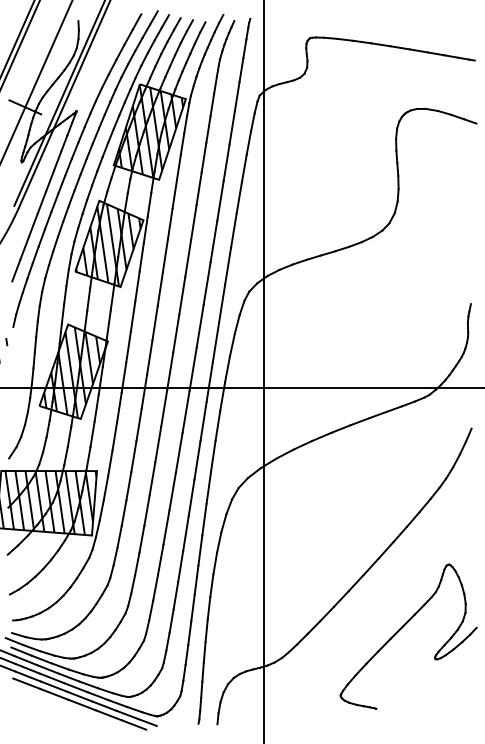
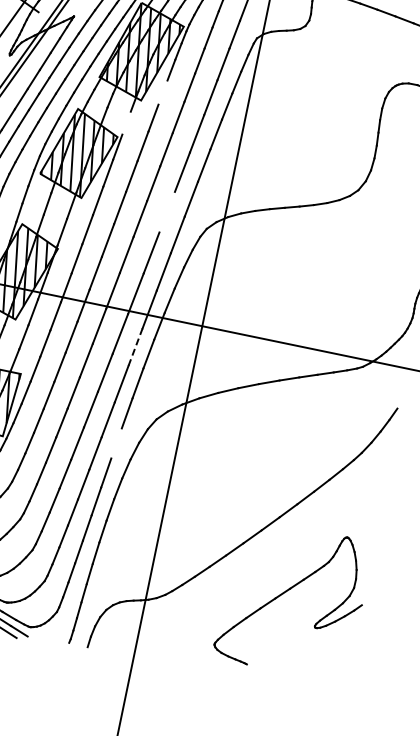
line: (178, 167) -> (162, 92), removed
line: (149, 204) -> (126, 122), removed
line: (206, 283) -> (166, 212), removed
line: (203, 421) -> (135, 346), solid -> dashed
line: (204, 519) -> (116, 443), removed

